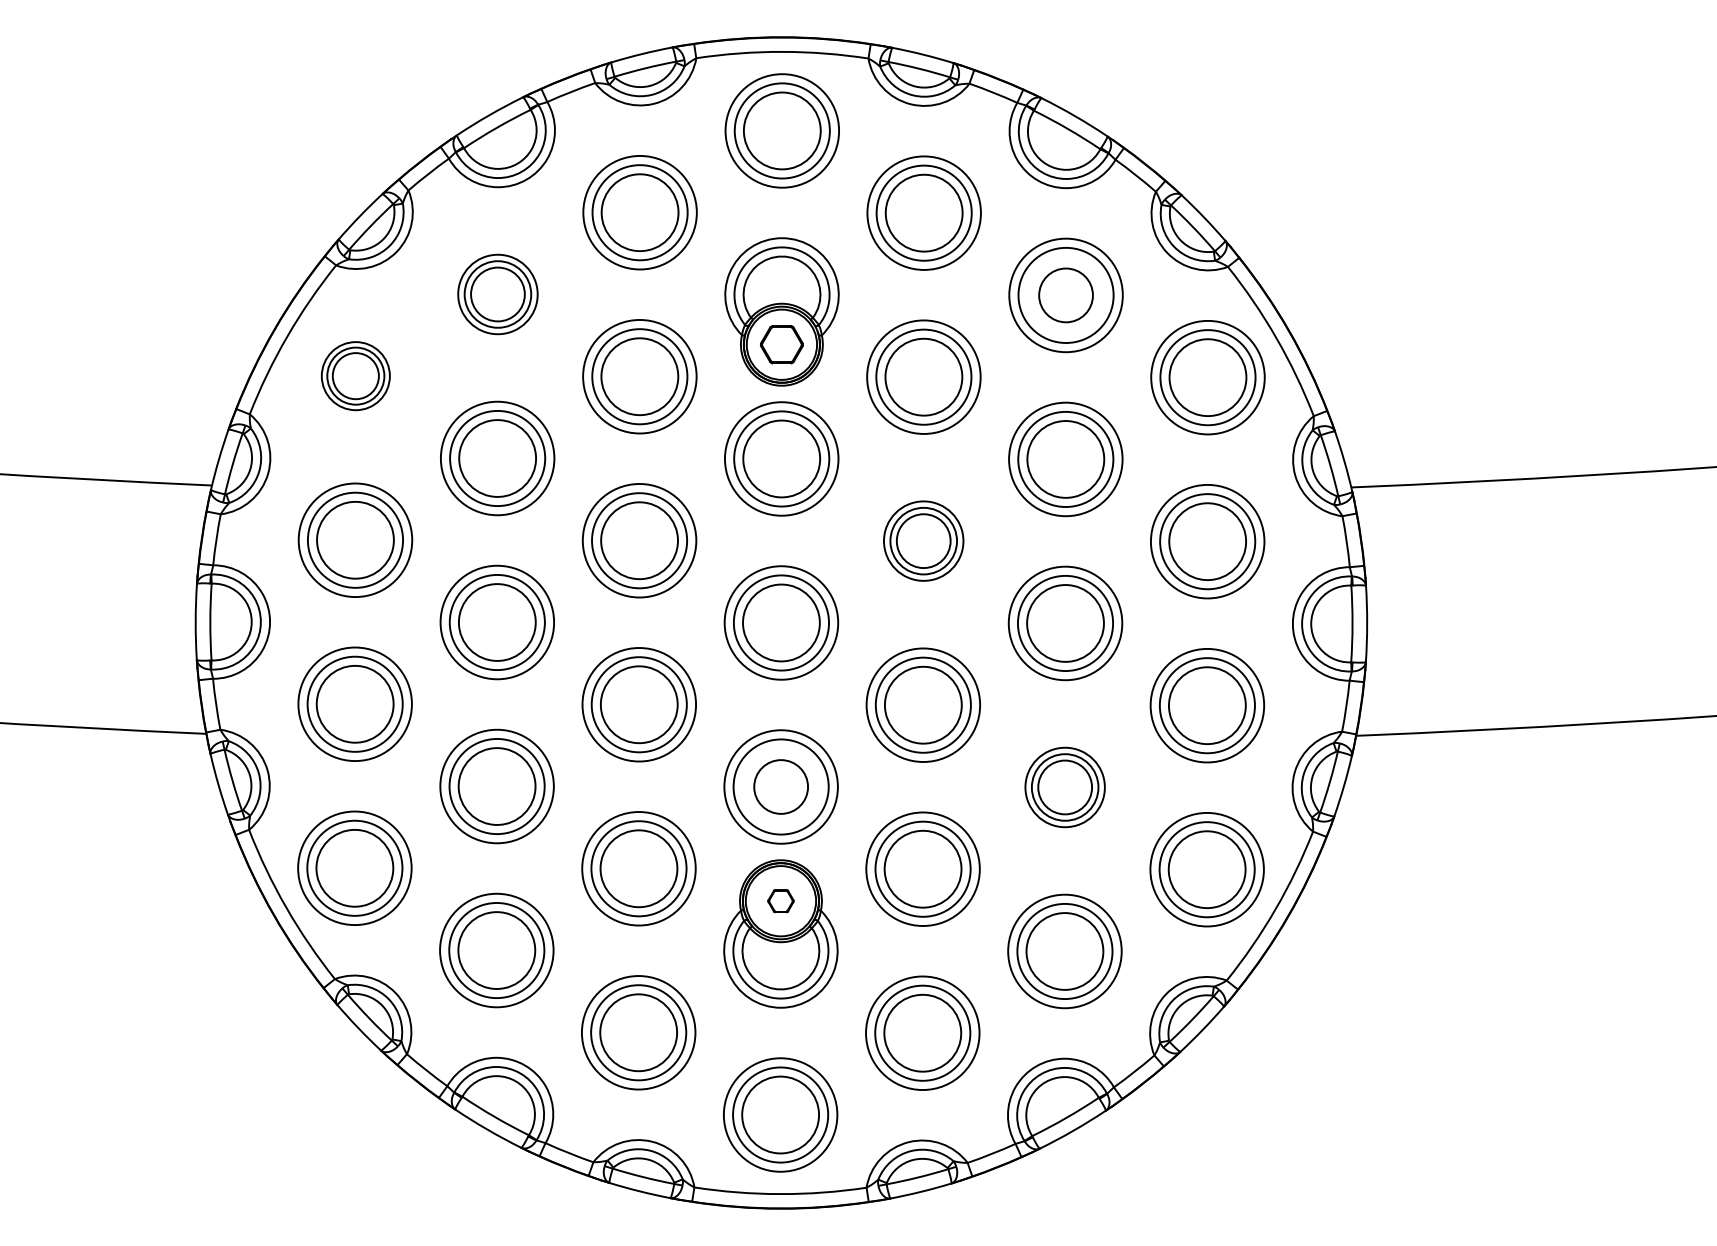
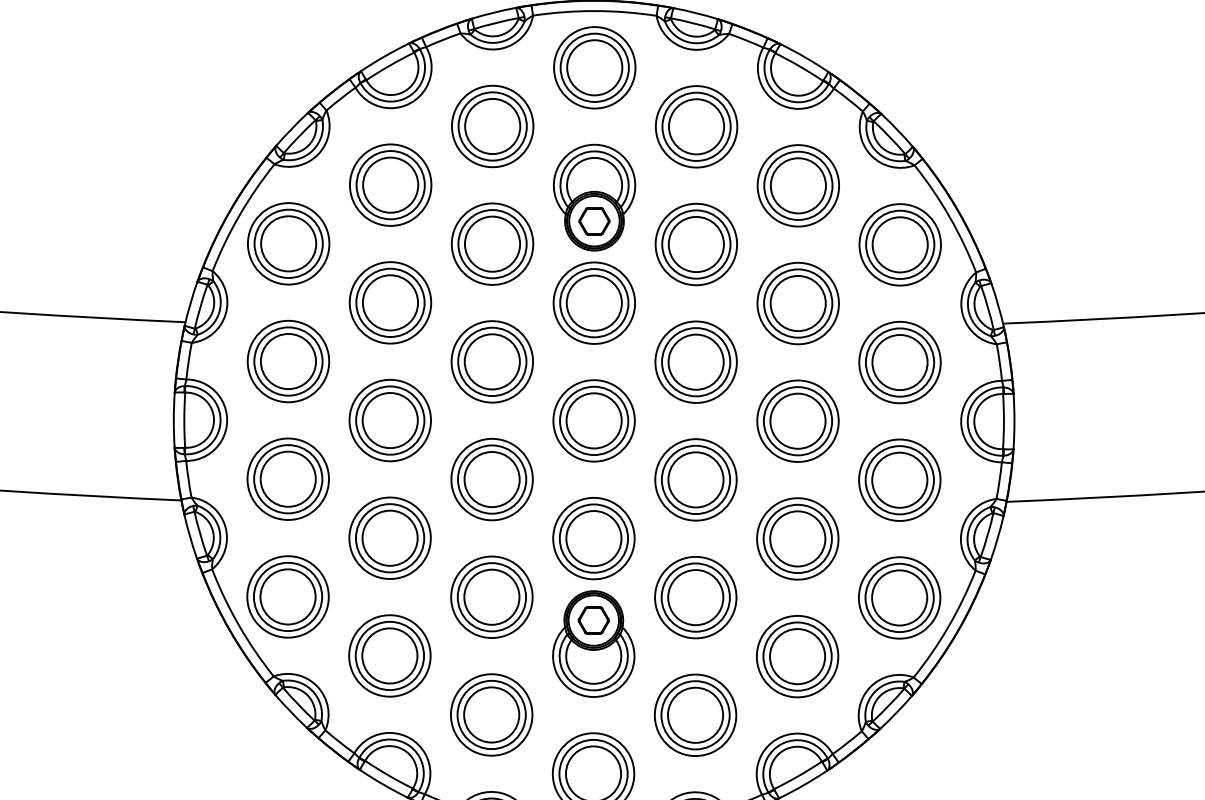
part: (497, 294) -> (390, 185), size x1.43
circle: (1065, 295) -> (797, 185), size x1.43
part: (355, 375) -> (288, 243), size x1.67
part: (923, 540) -> (696, 361), size x1.43
circle: (780, 786) -> (593, 538), size x1.43
part: (1064, 787) -> (797, 538), size x1.43
part: (780, 900) -> (593, 620), size x1.67

